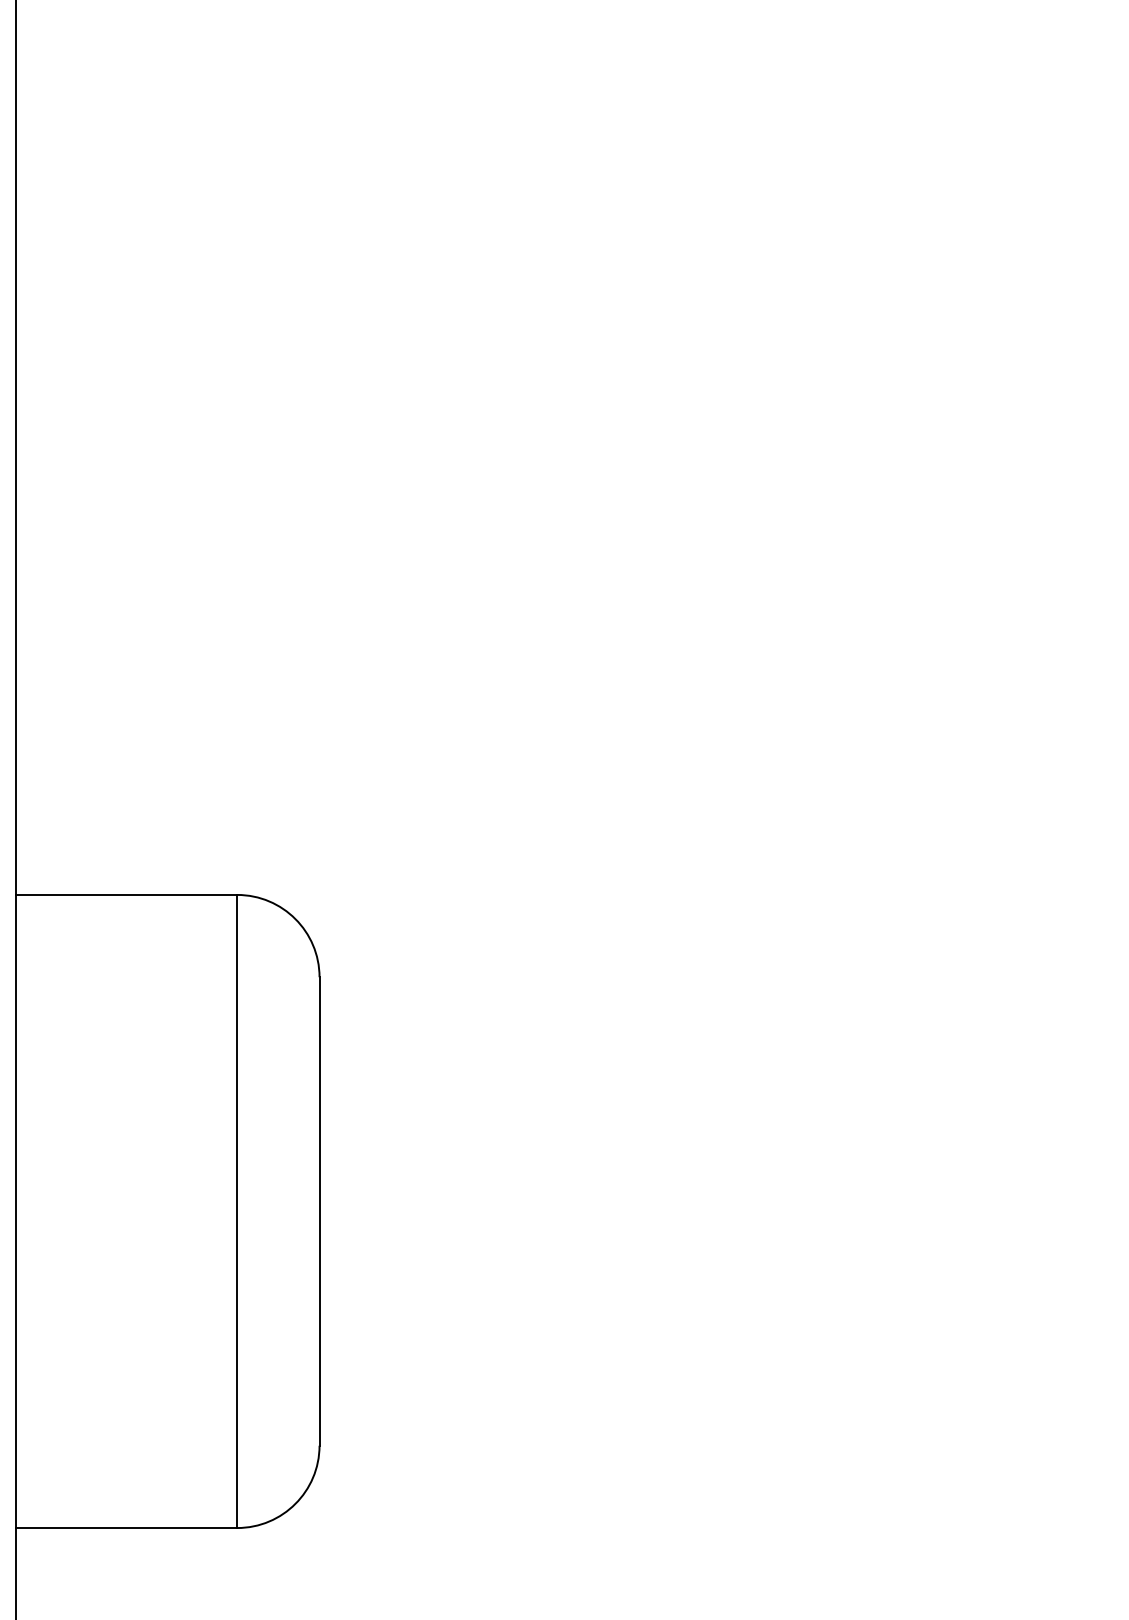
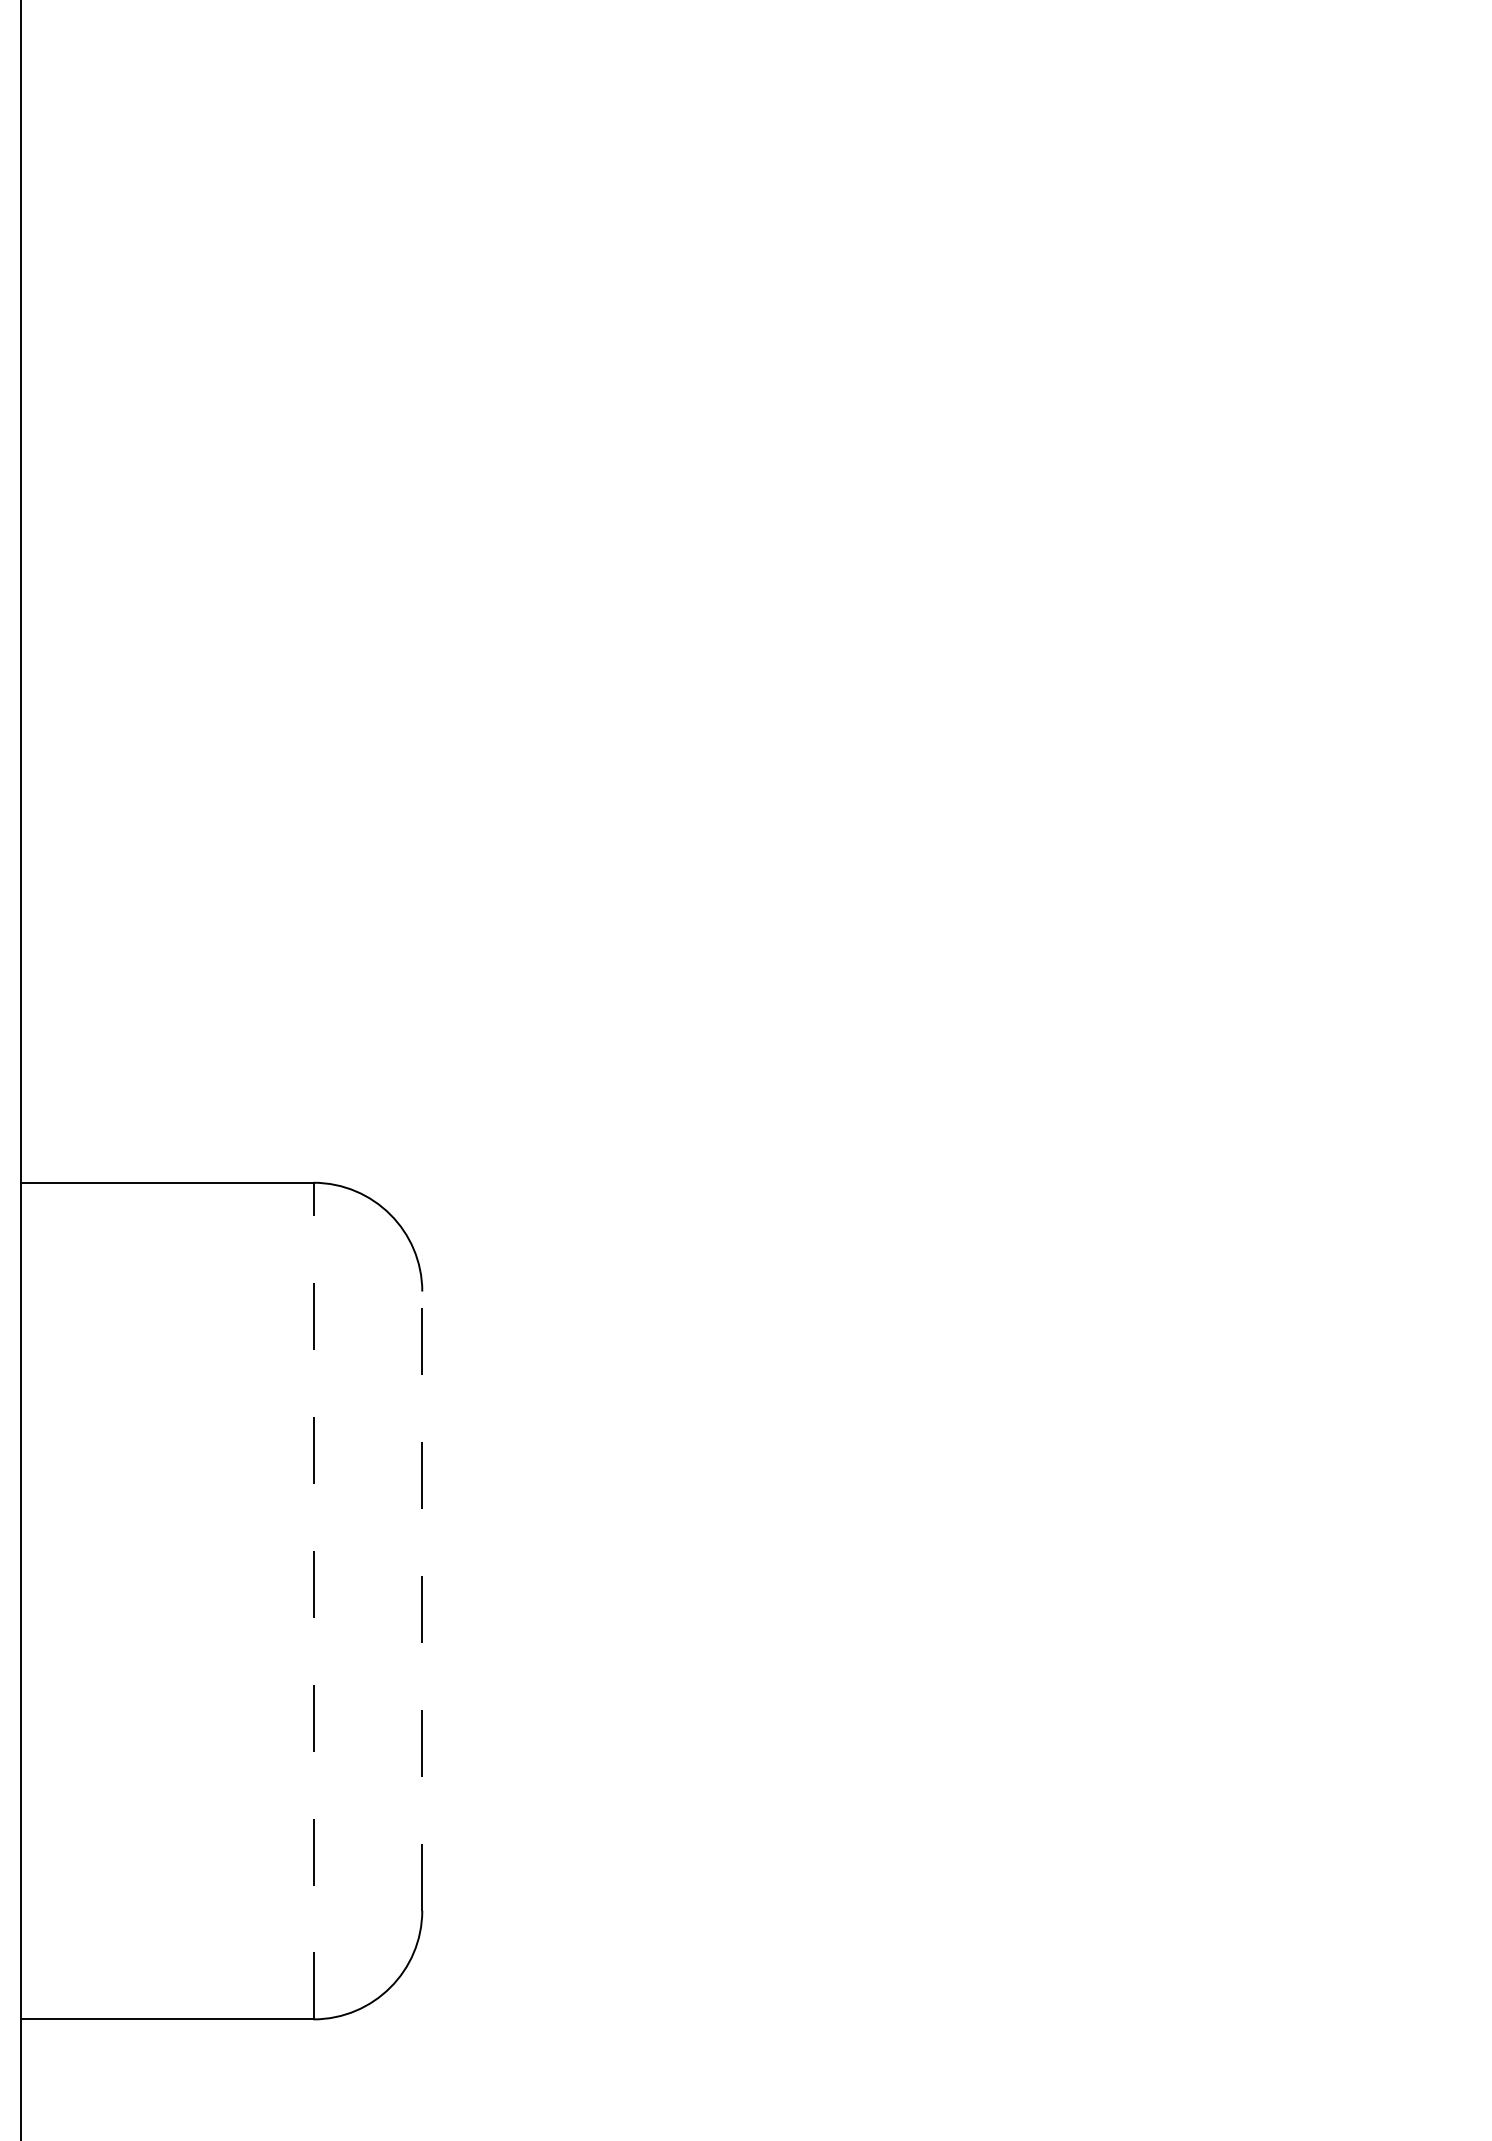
line: (237, 1211) -> (313, 1600), solid -> dashed
line: (319, 1211) -> (422, 1601), solid -> dashed

